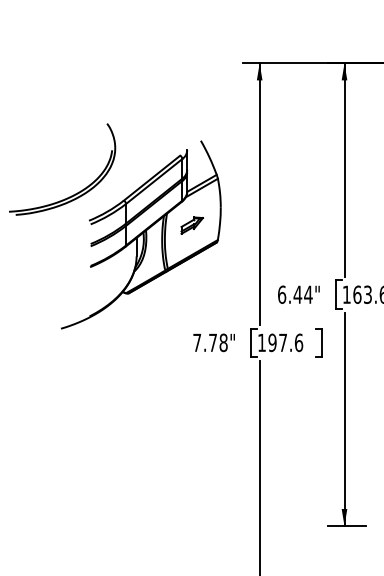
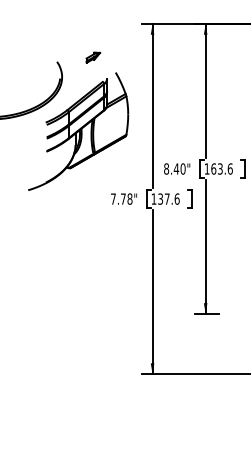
part: (192, 225) -> (93, 57), moved
text: (294, 293) -> (174, 168), 6.44" -> 8.40"
text: (272, 341) -> (160, 198), 197.6 -> 137.6

